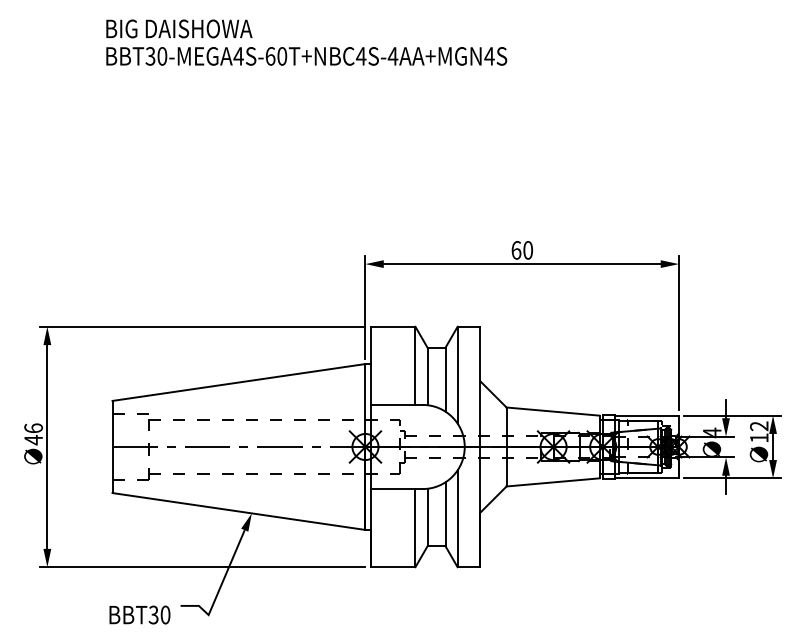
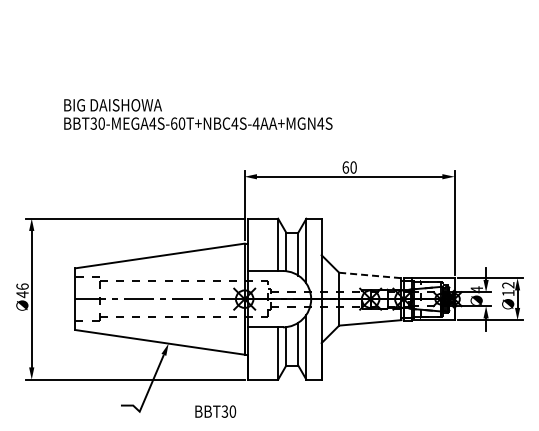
text: (306, 42) -> (198, 114), moved
line: (553, 411) -> (370, 275), solid -> dashed
text: (139, 614) -> (215, 411), moved

